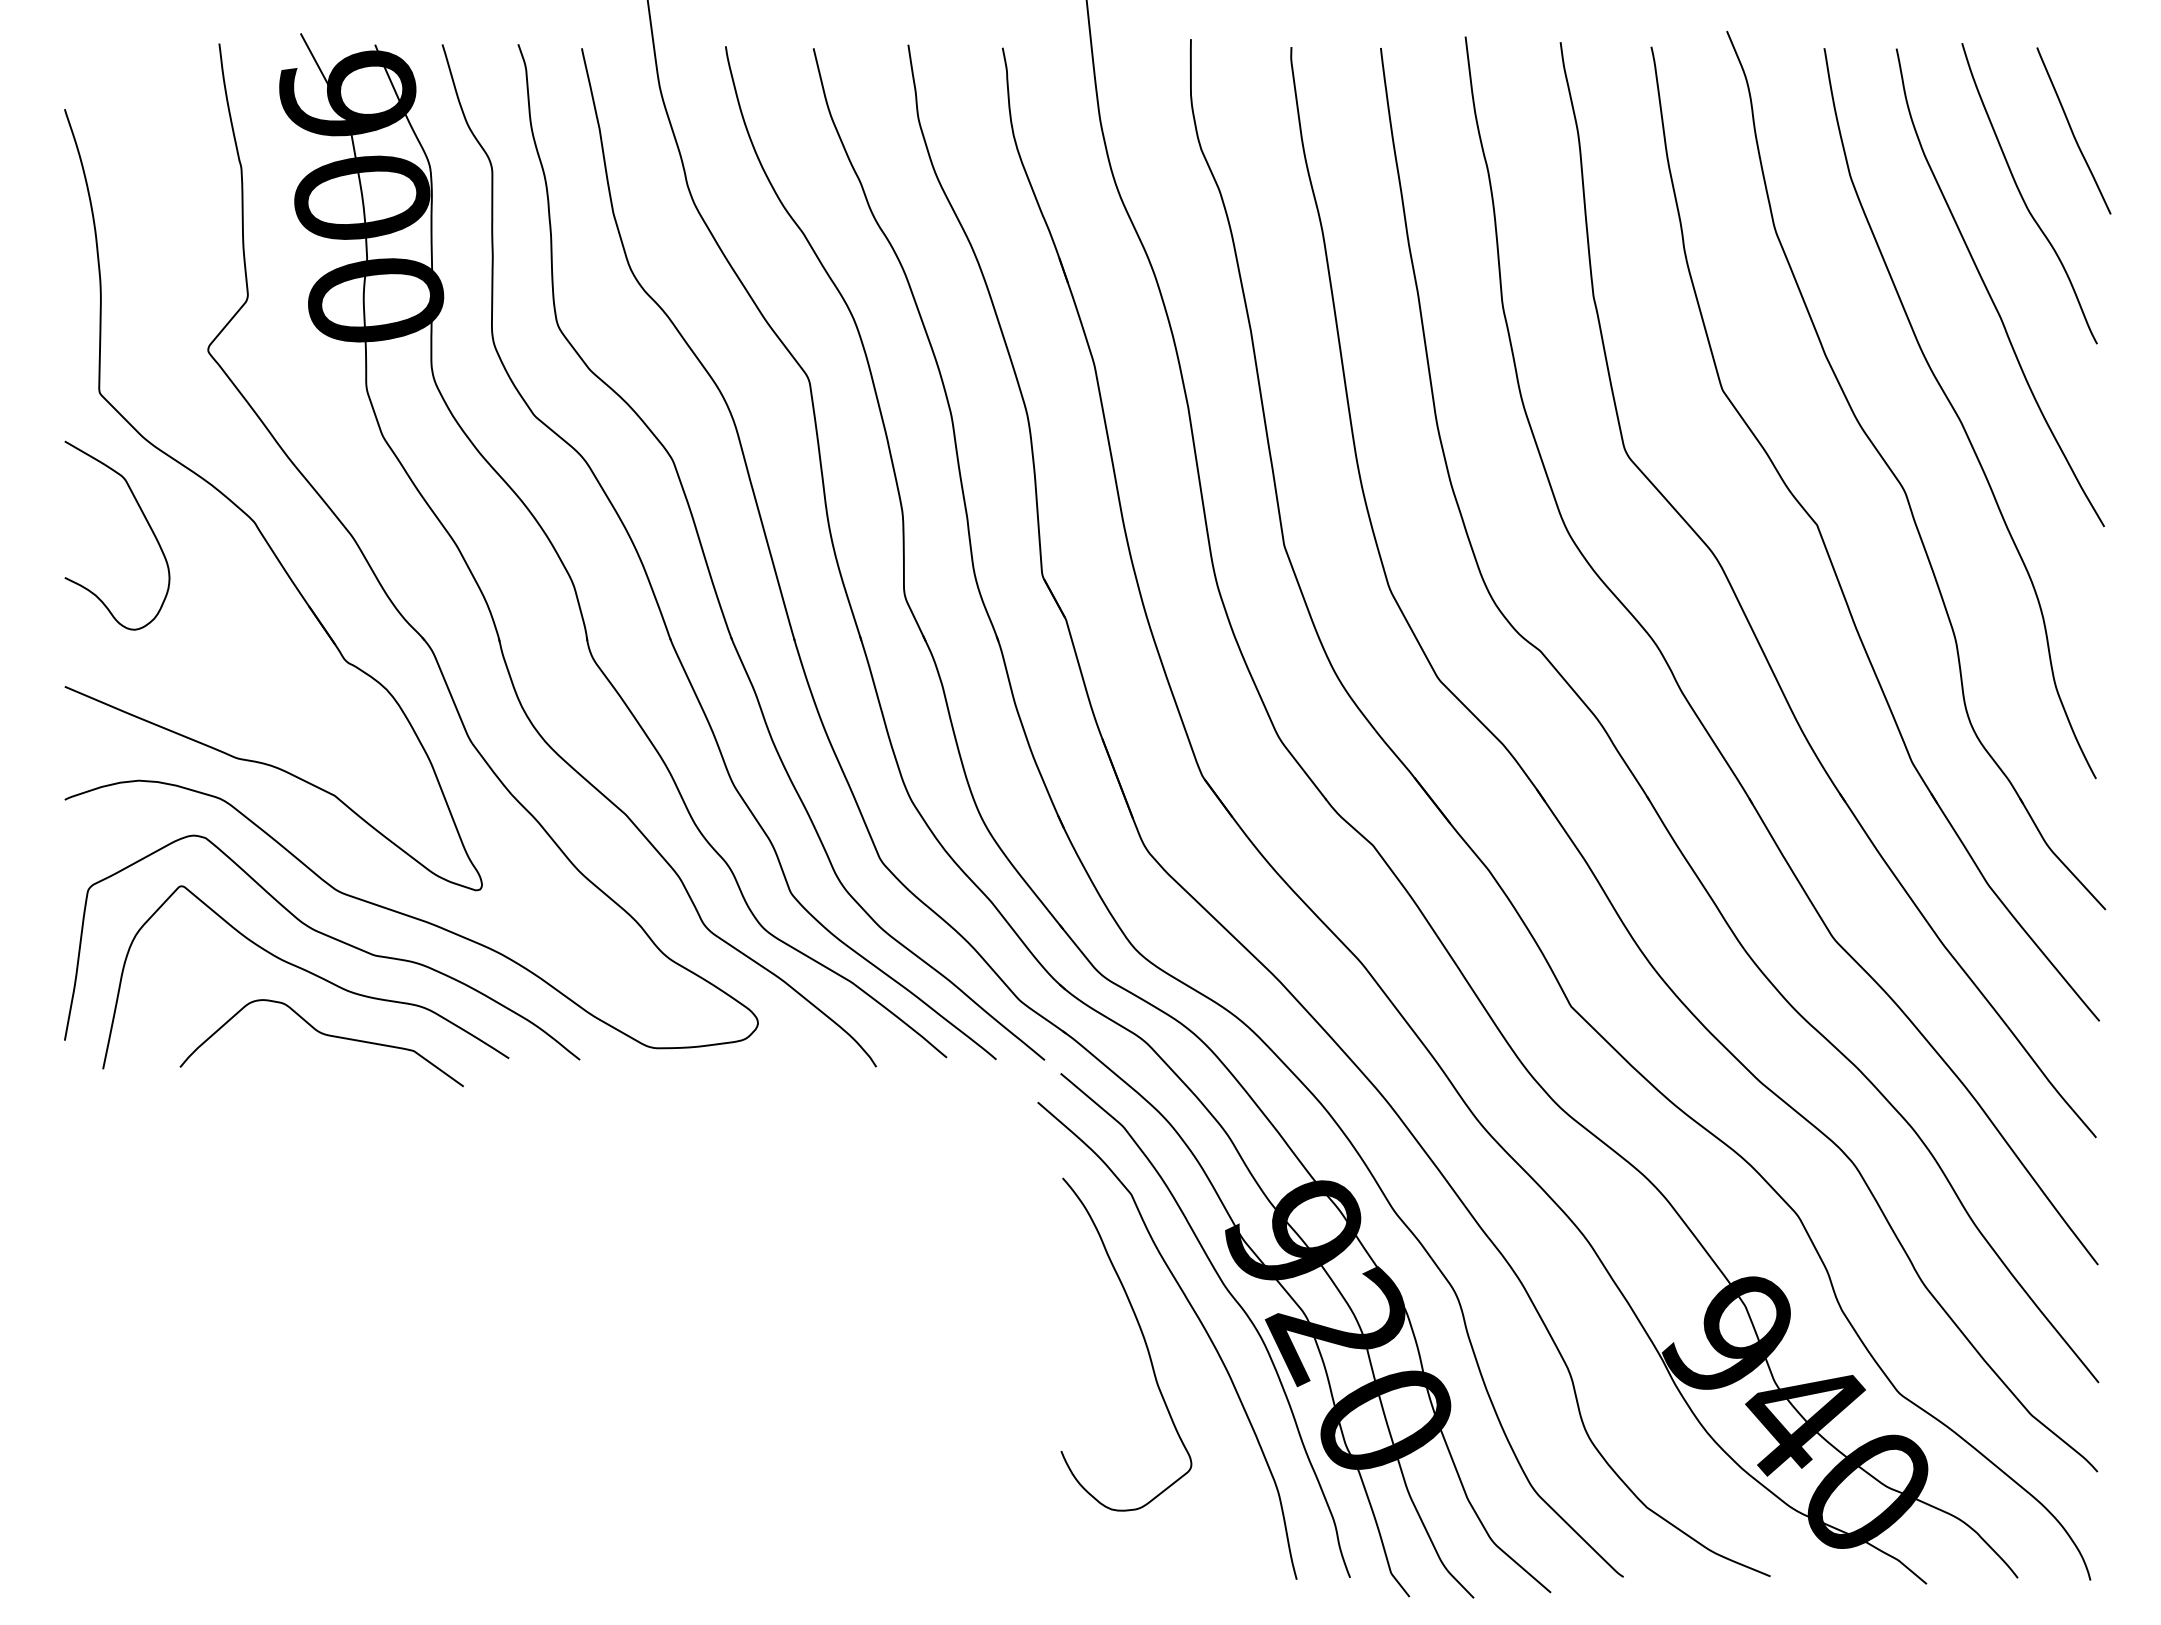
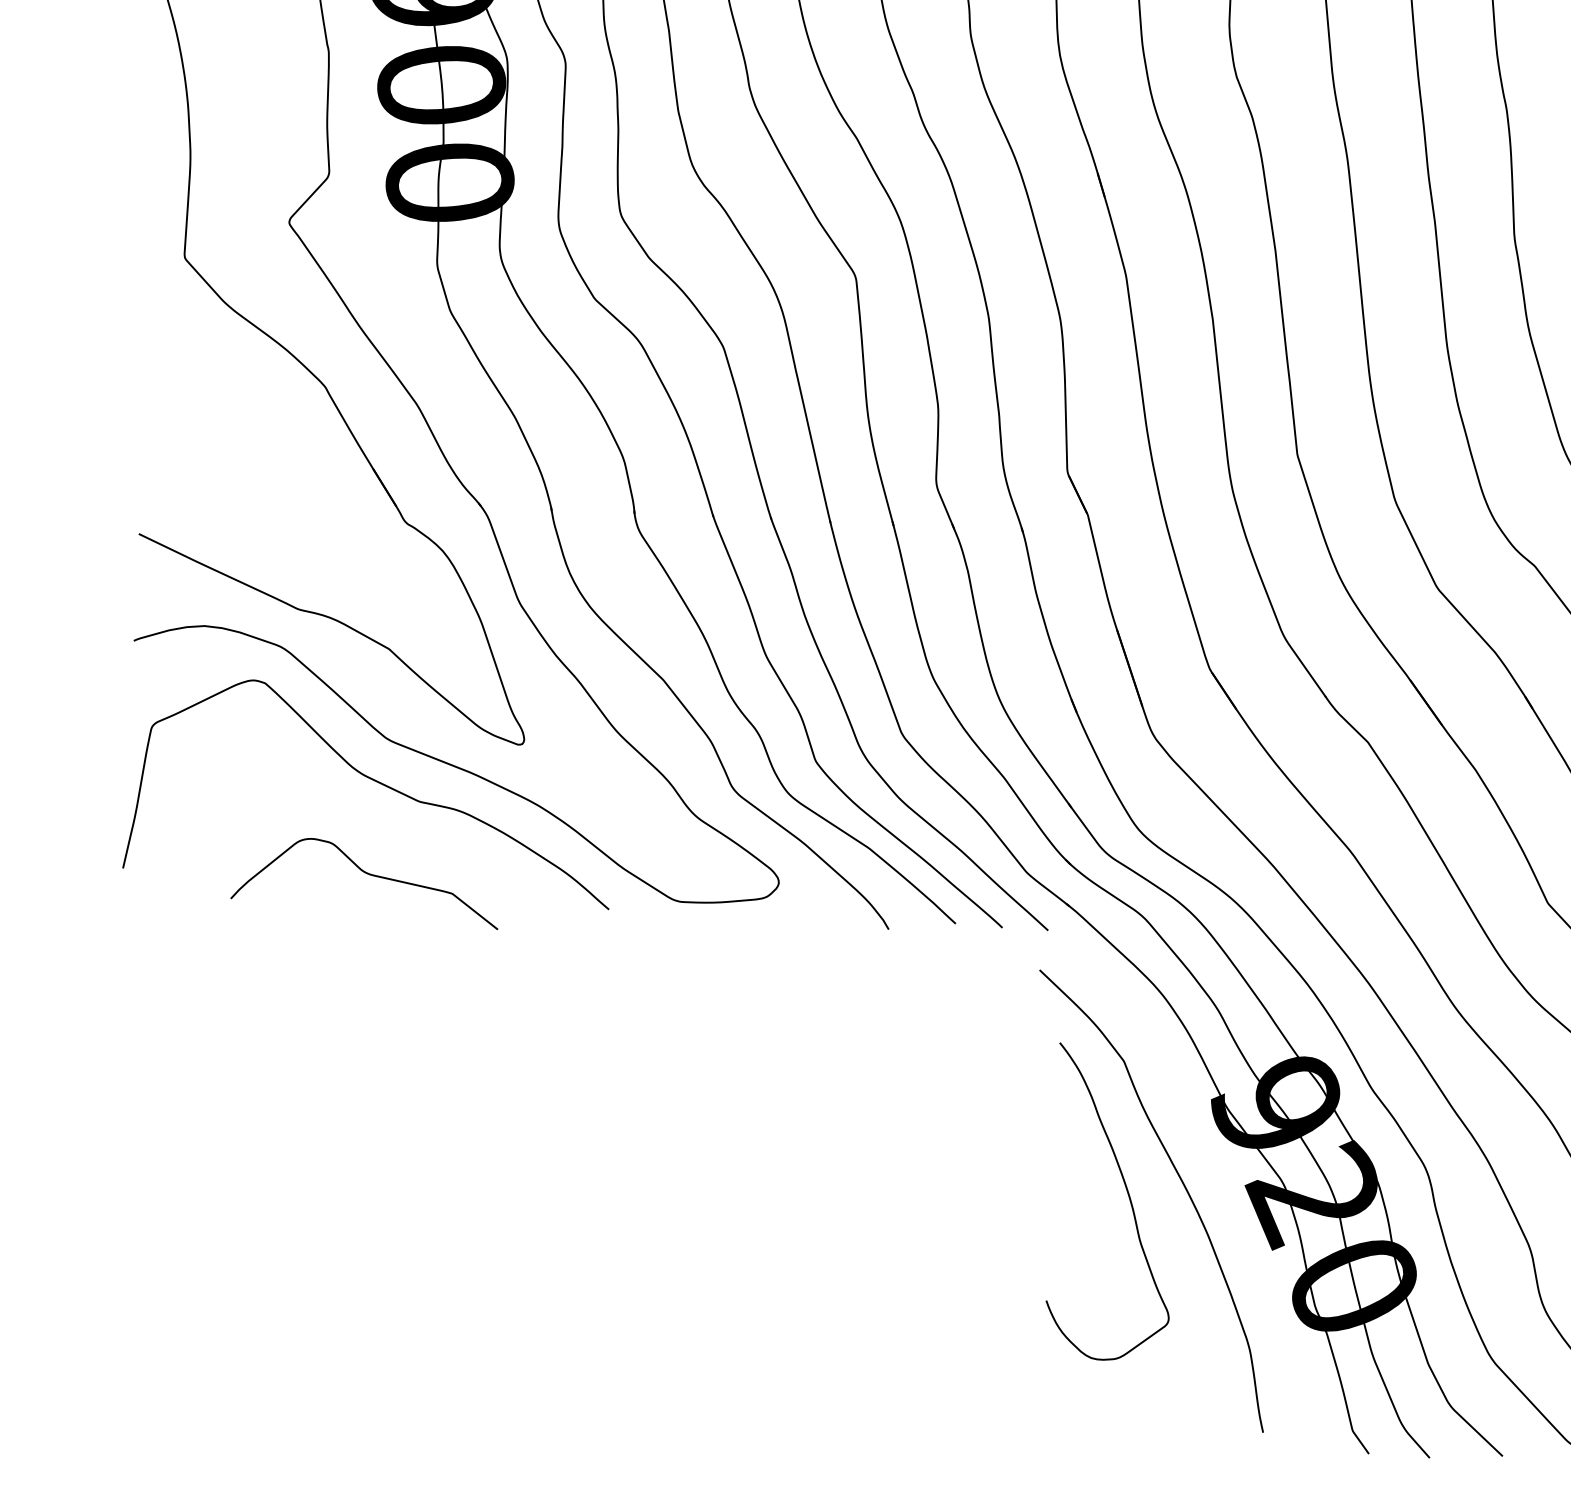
curve: (145, 520) -> (222, 380), removed
curve: (307, 972) -> (355, 814), removed
curve: (1233, 1299) -> (1215, 1165), removed

